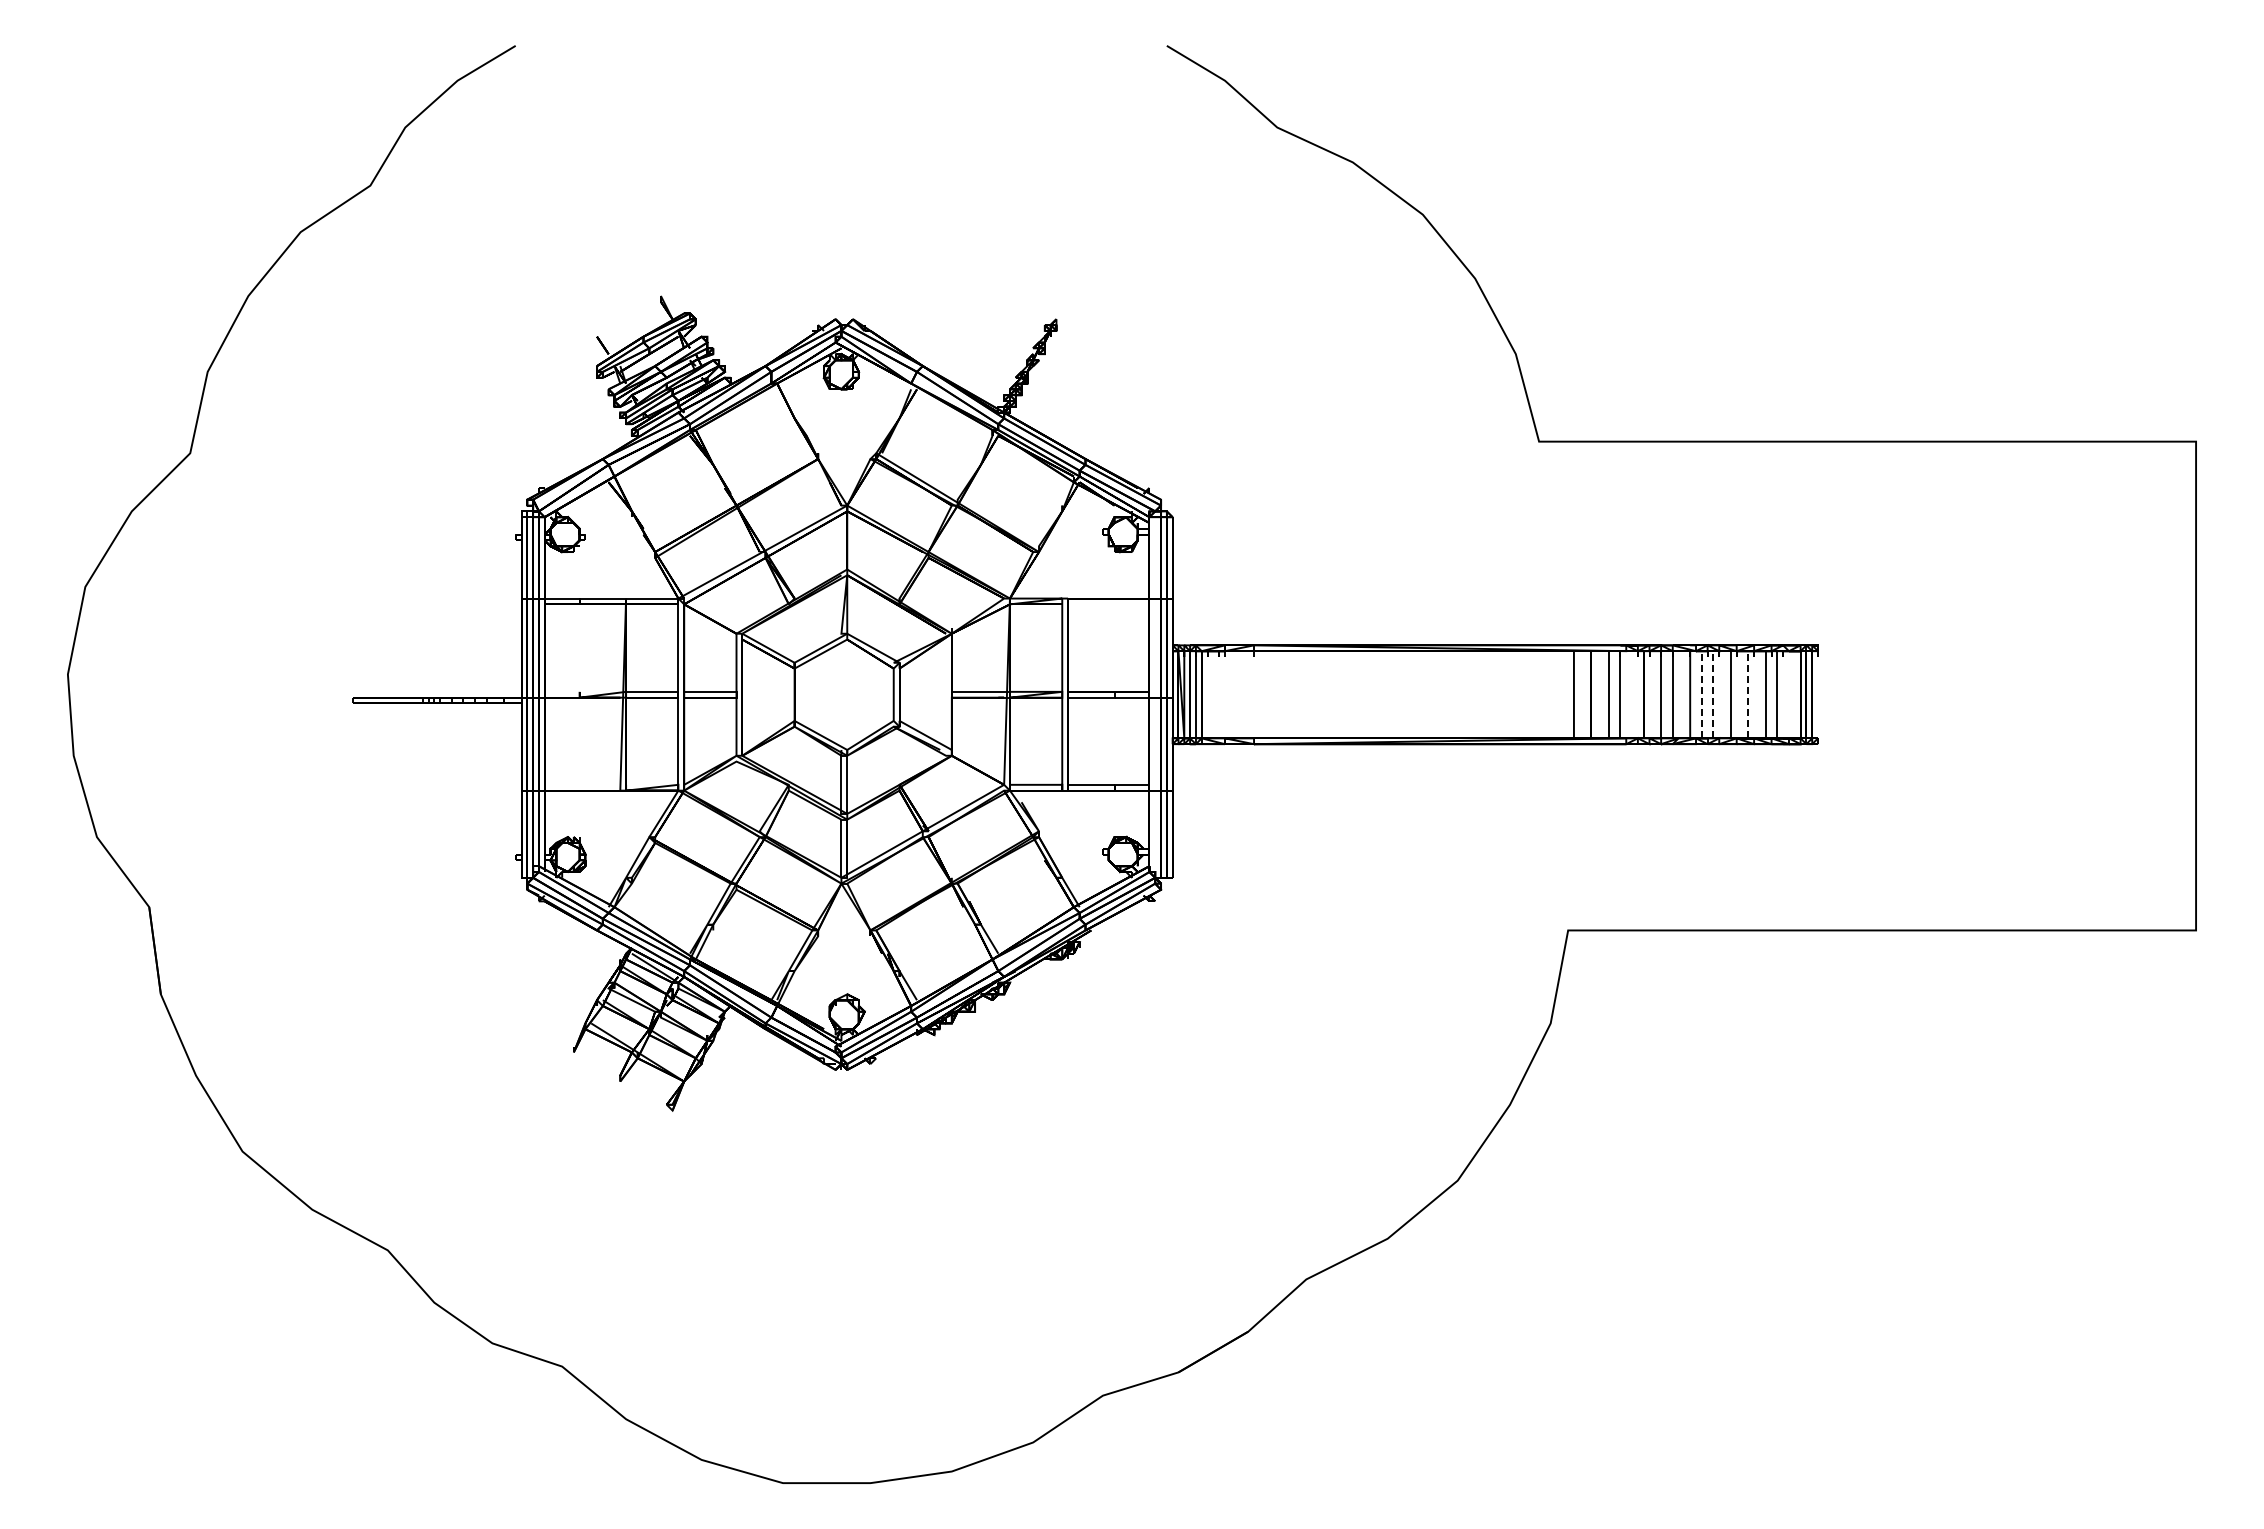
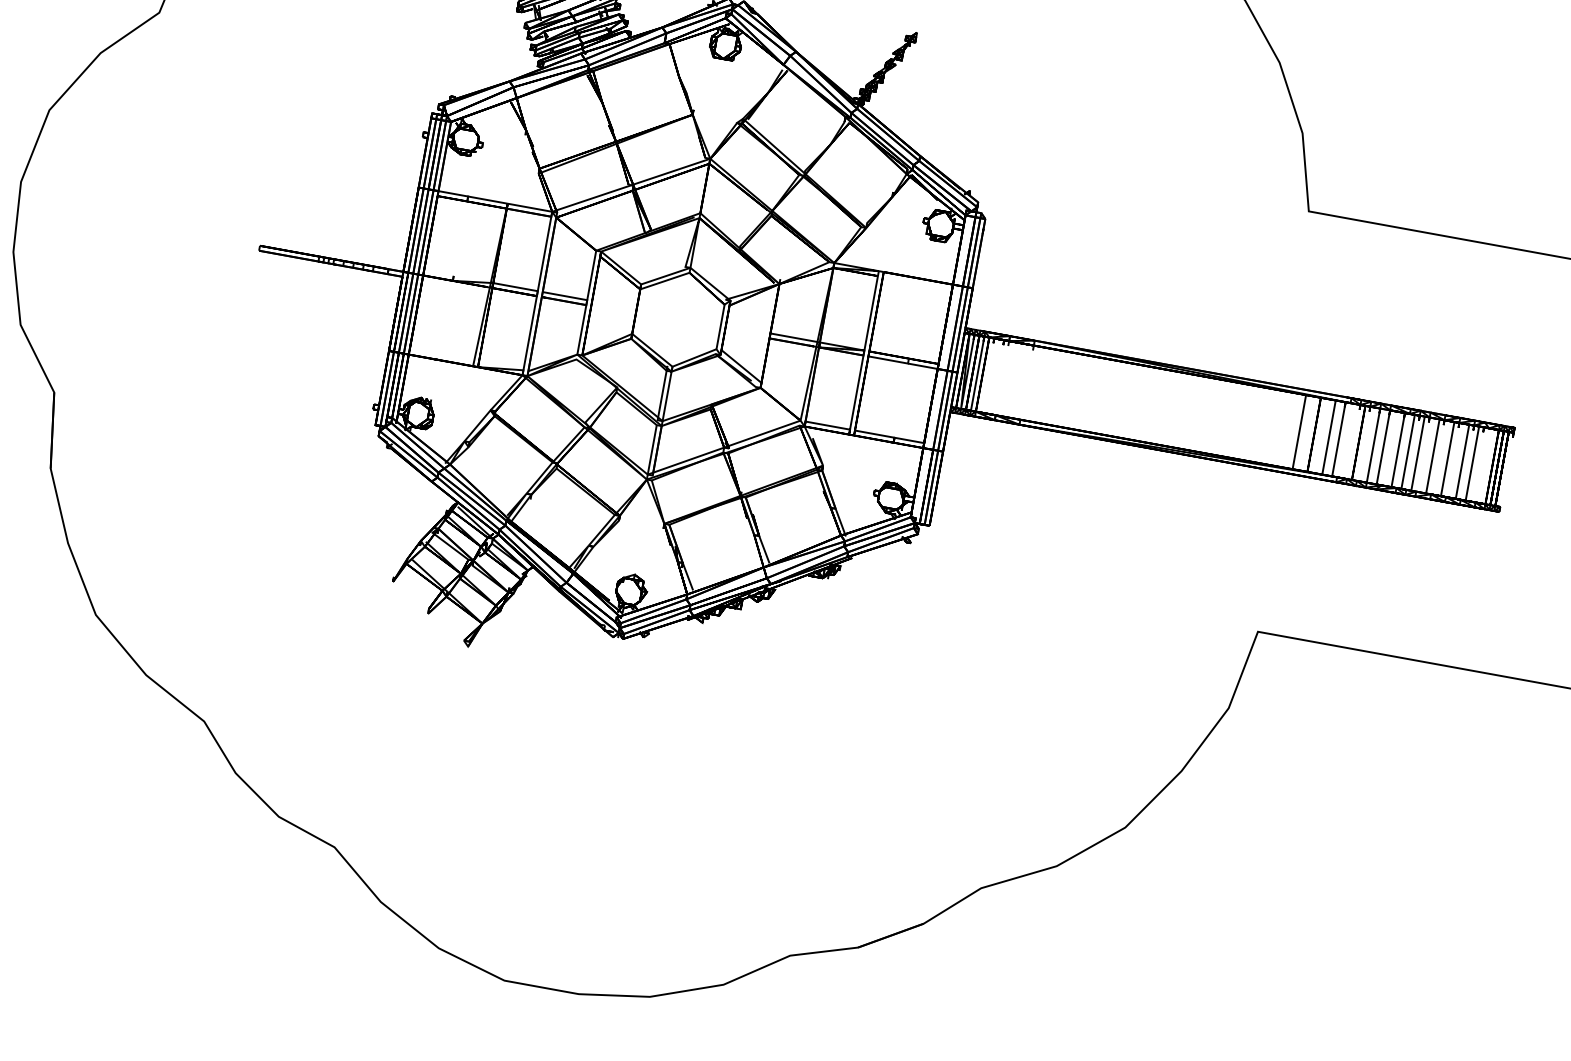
line: (1701, 694) -> (1407, 451), dashed -> solid
line: (1713, 694) -> (1418, 453), dashed -> solid
line: (1748, 694) -> (1447, 458), dashed -> solid

